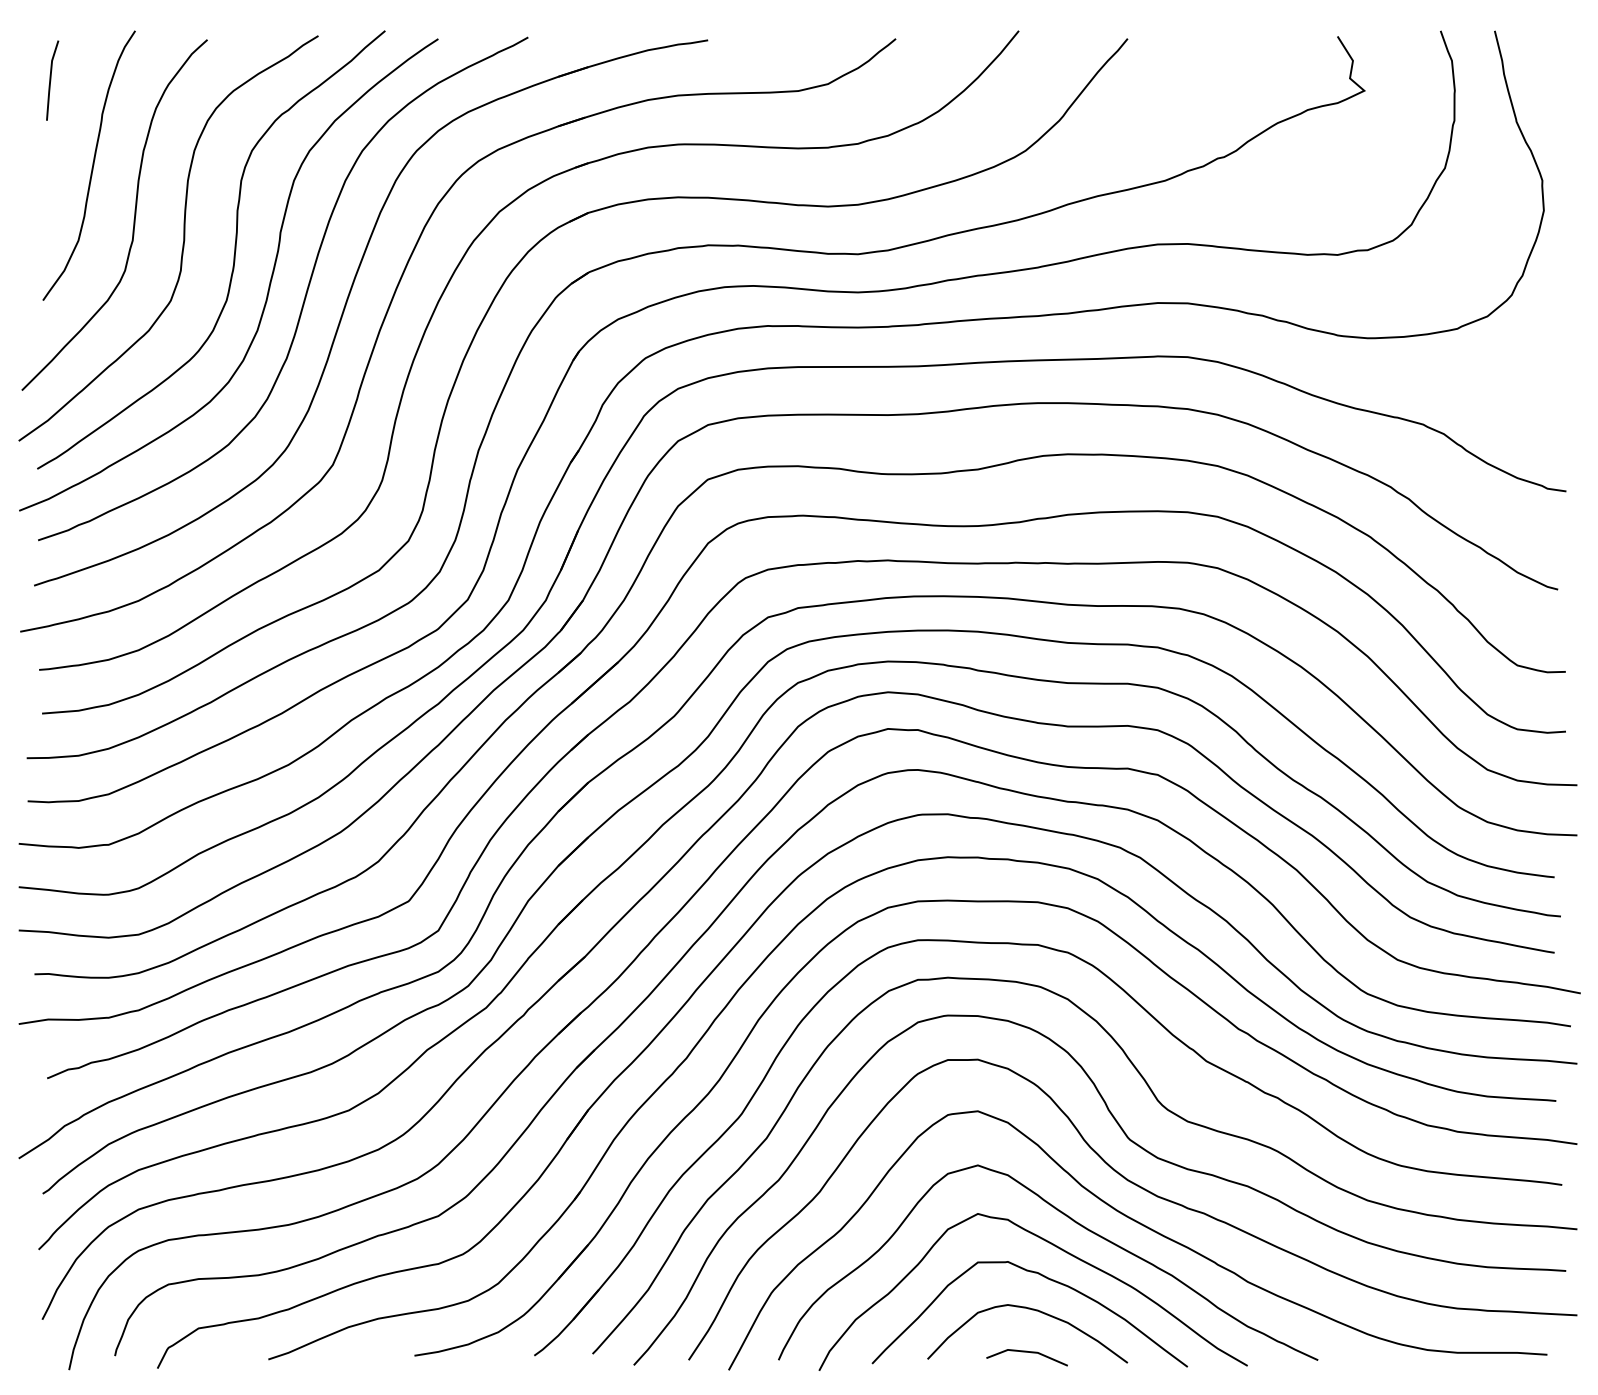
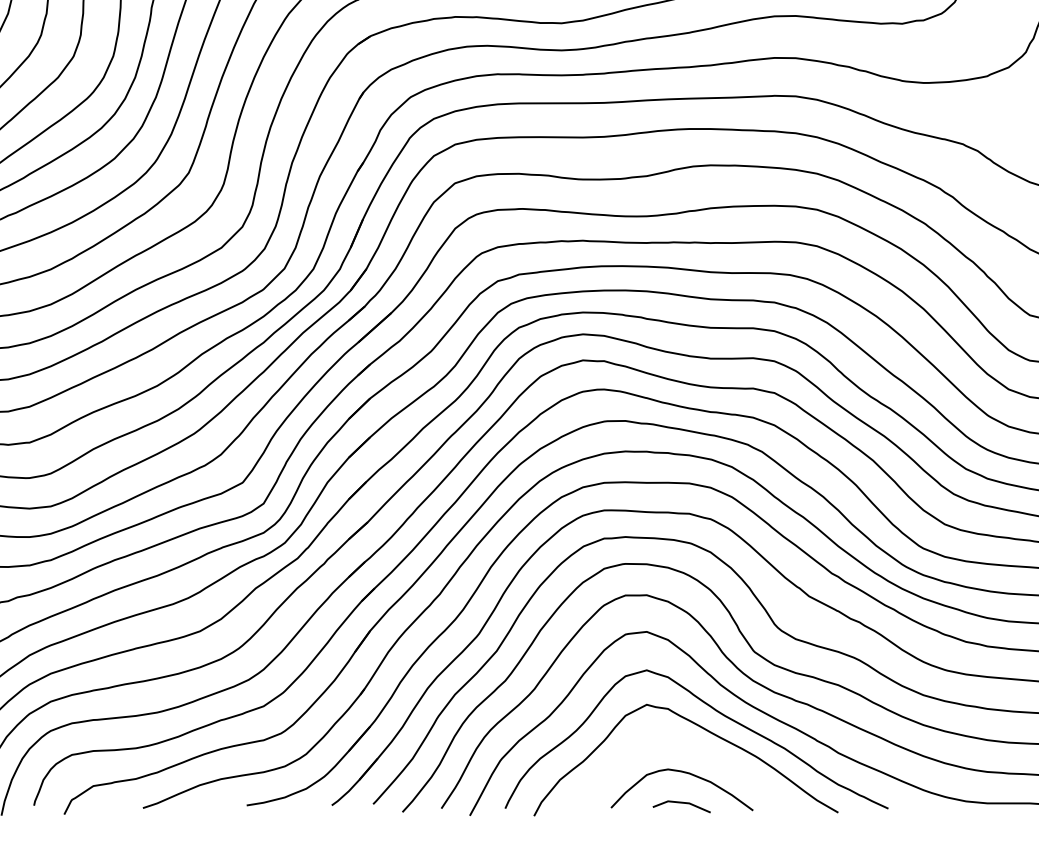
curve: (1047, 1279) -> (696, 751), removed

